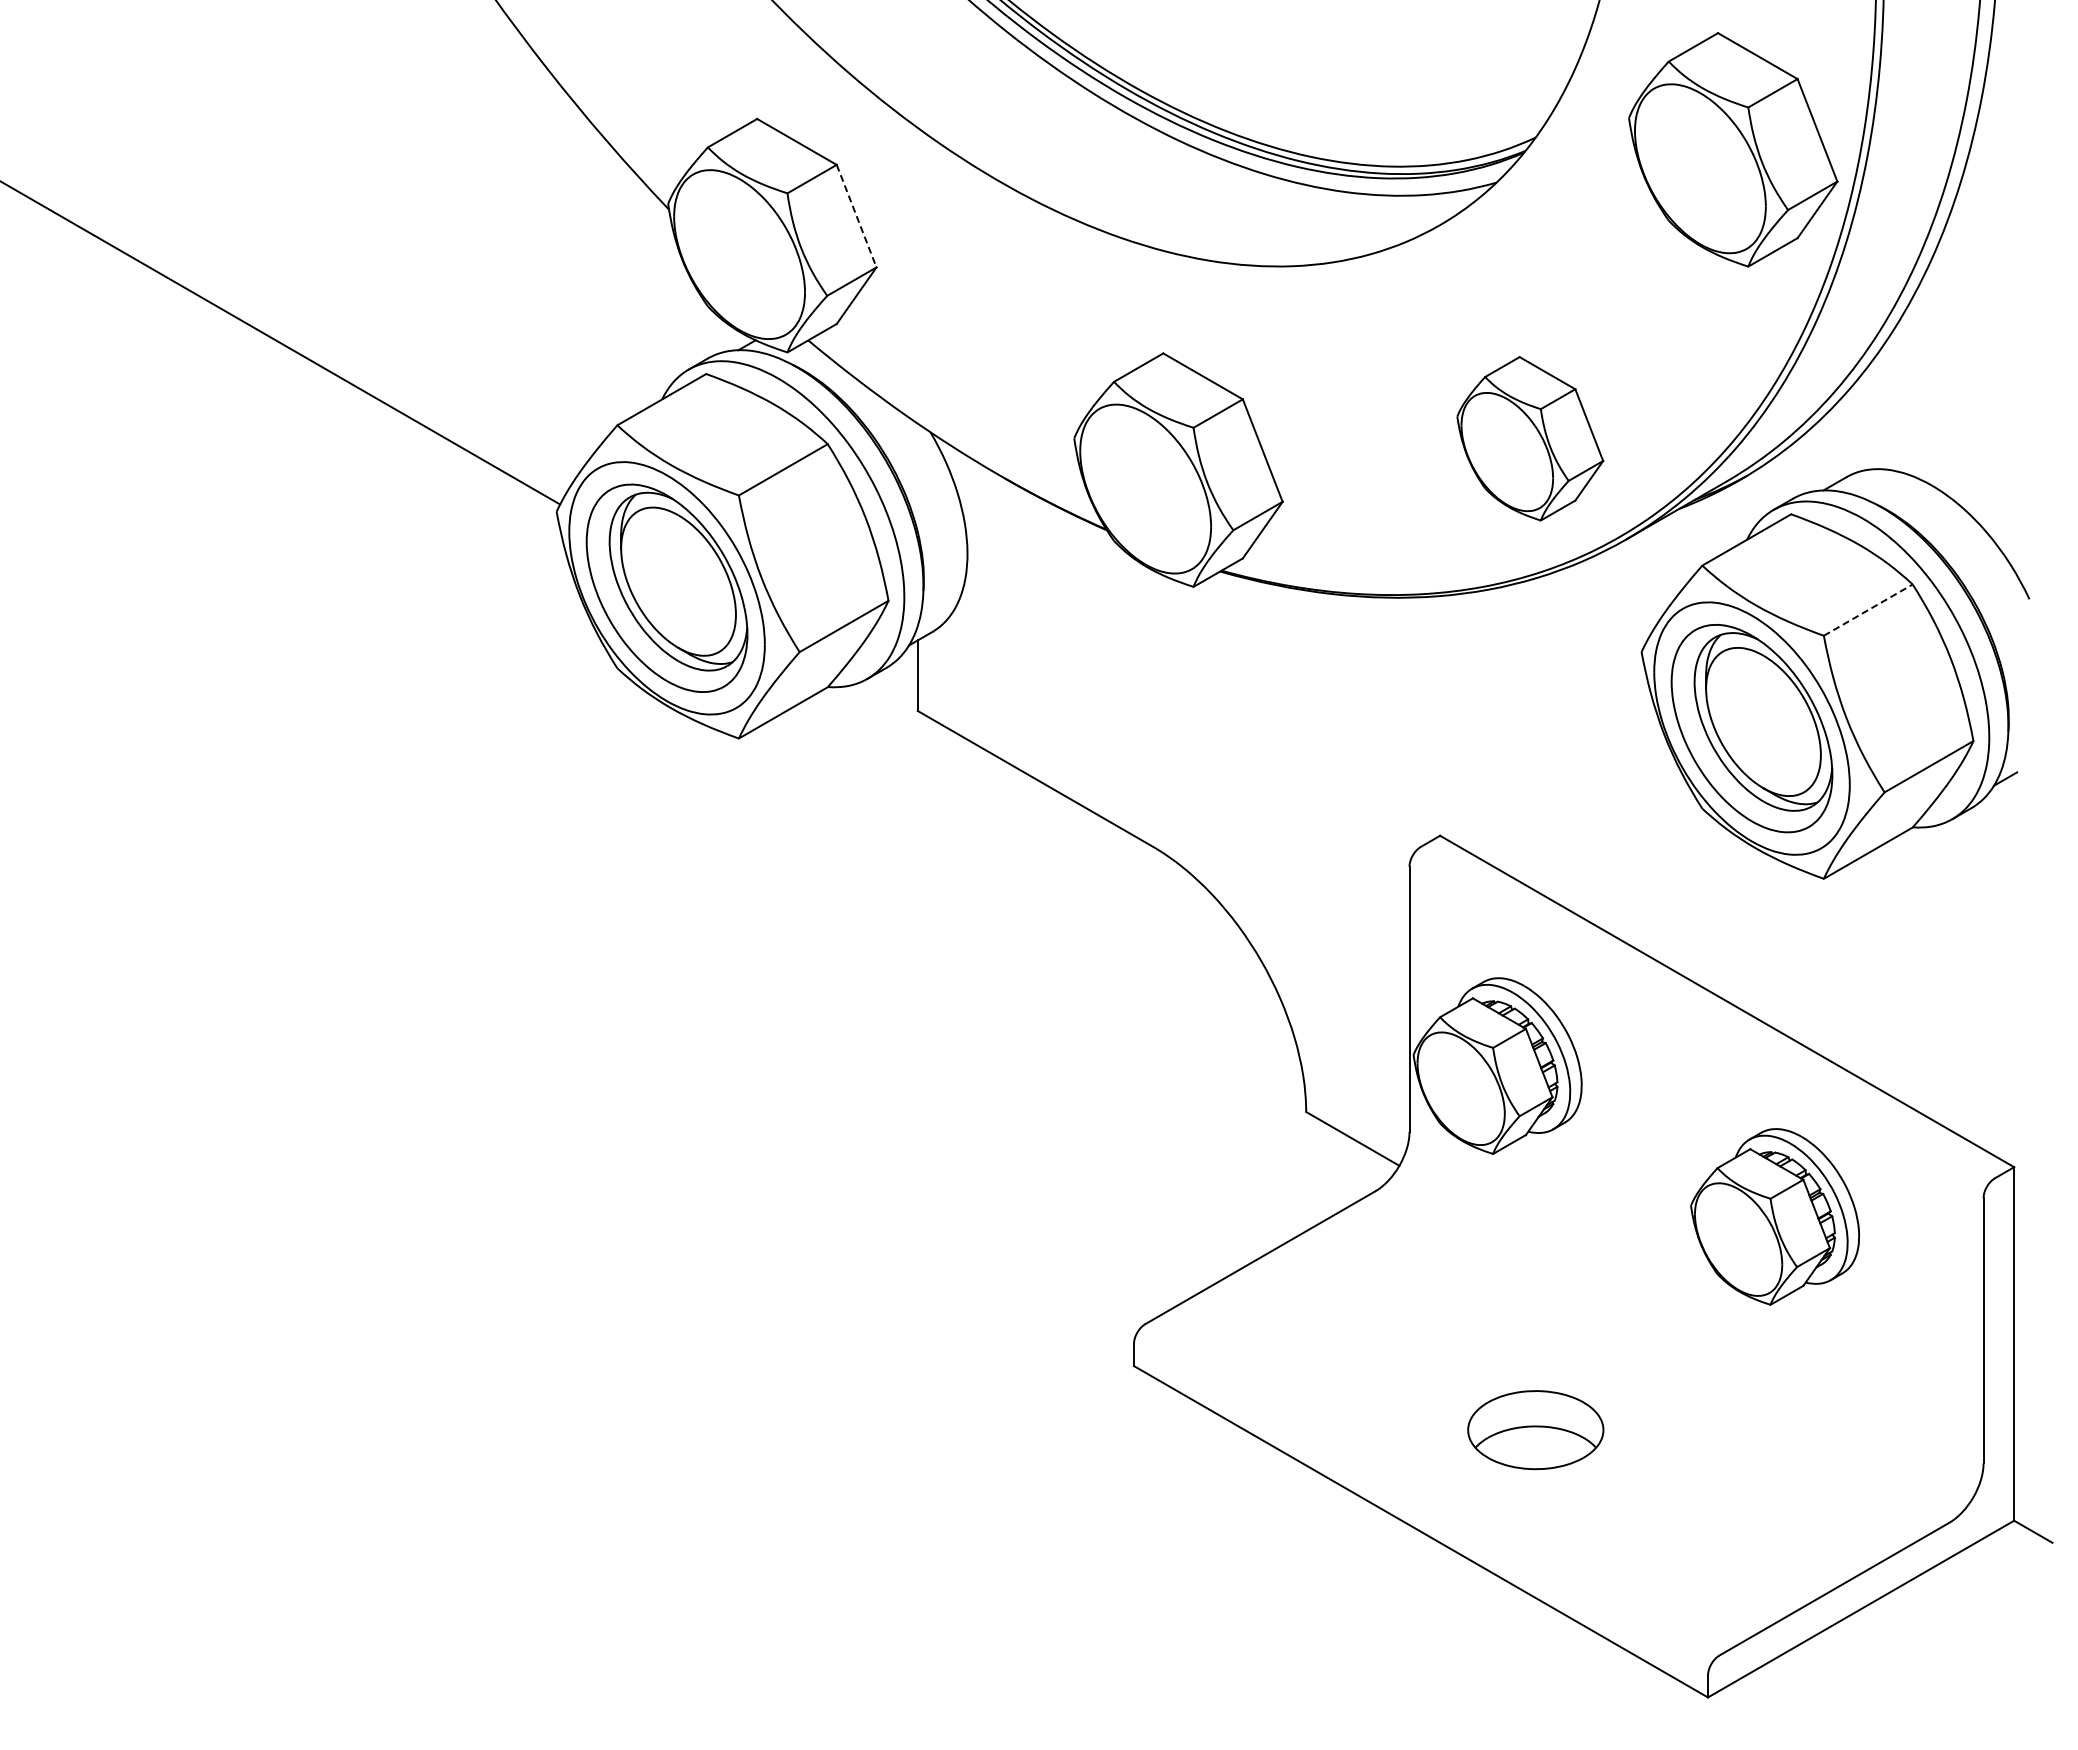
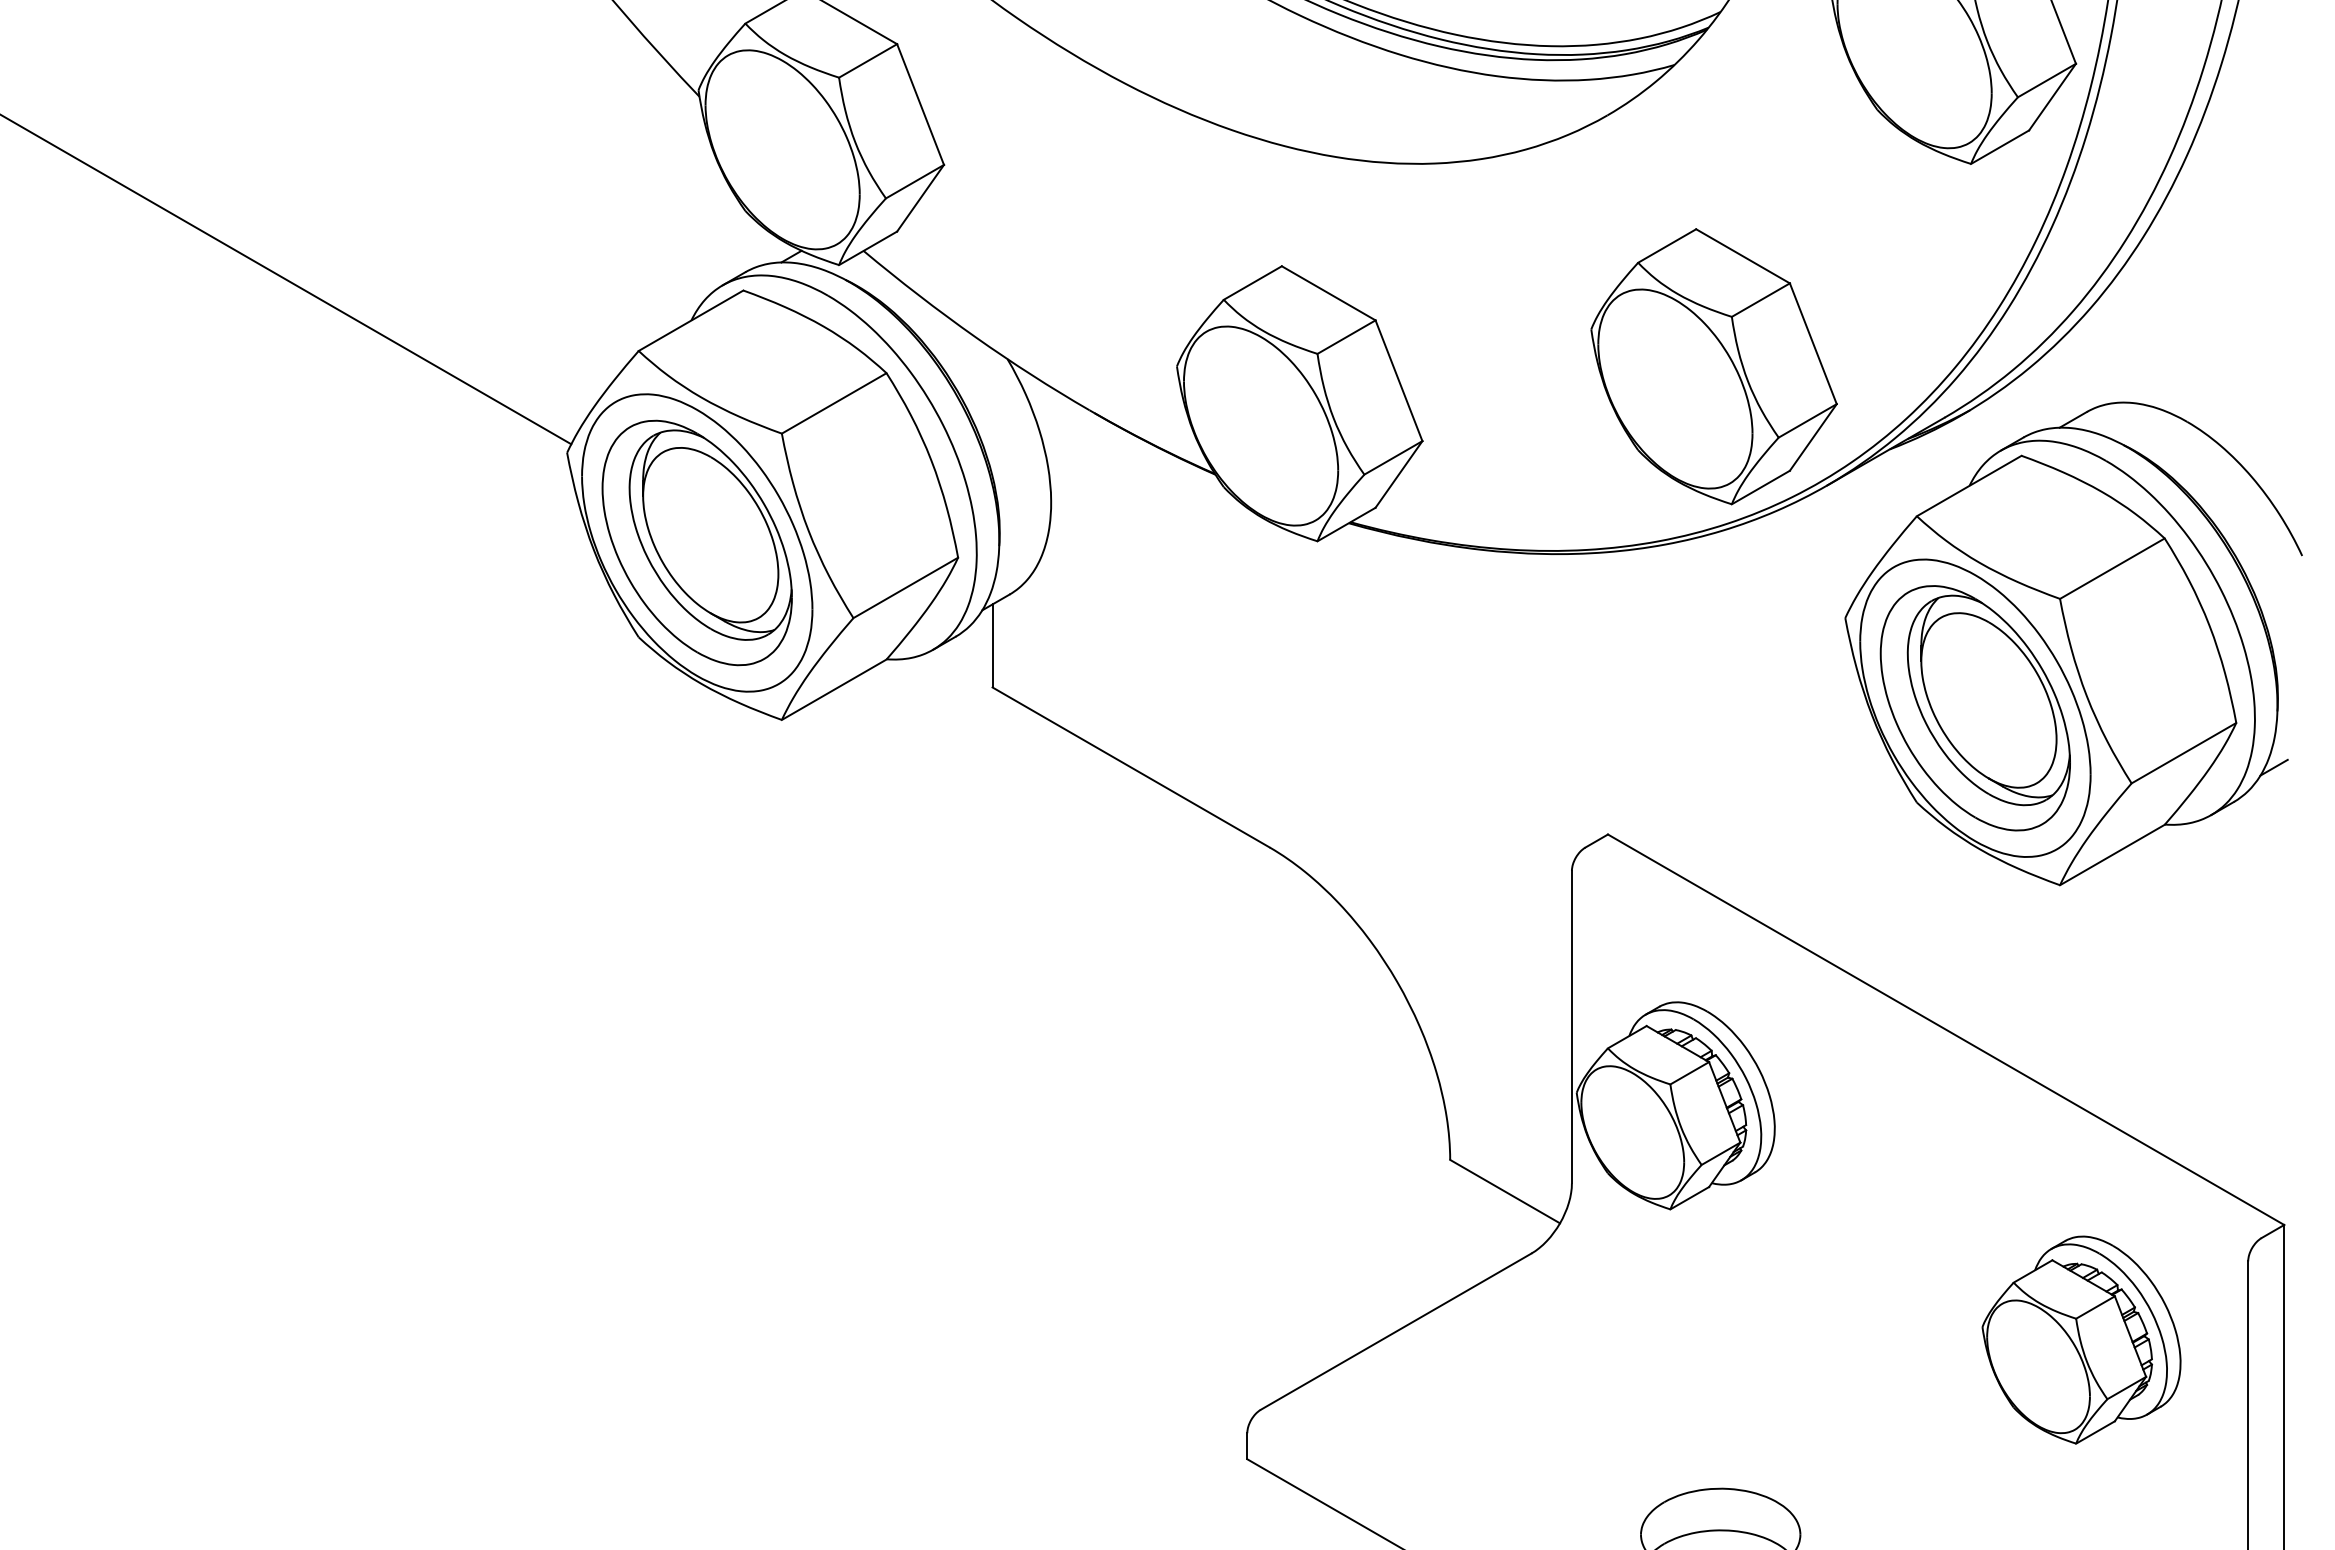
line: (856, 216) -> (920, 104), dashed -> solid
part: (1530, 438) -> (1714, 366), size x1.43
line: (1868, 609) -> (2112, 567), dashed -> solid
part: (1775, 1216) -> (2082, 1339), moved

